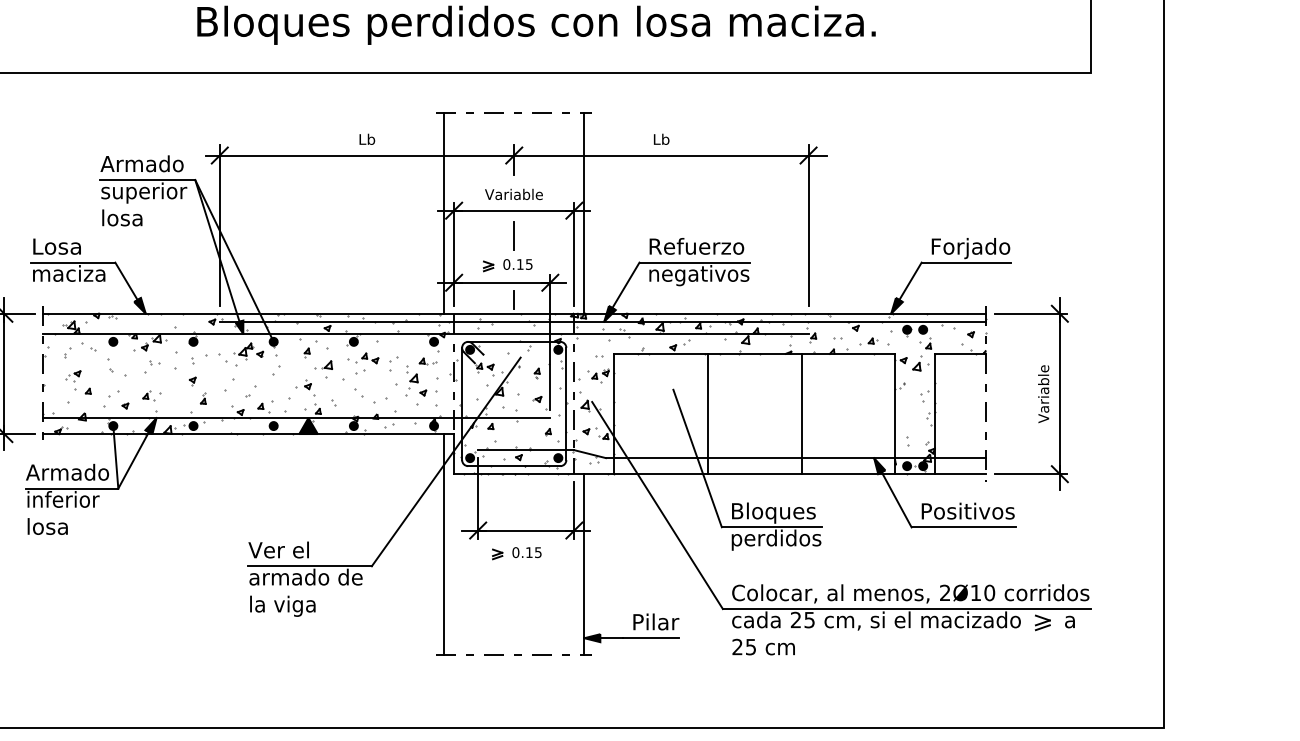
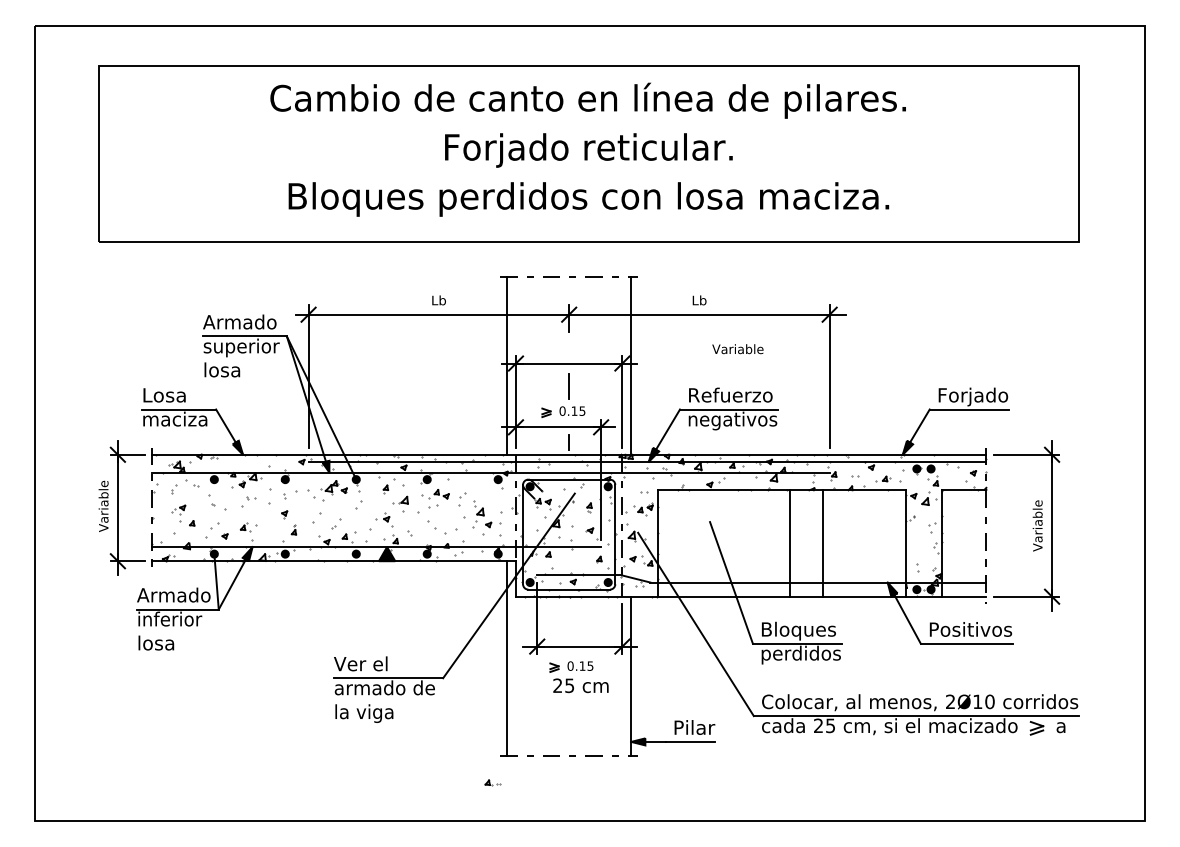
text: (513, 194) -> (737, 349), moved
part: (427, 360) -> (492, 782), moved
line: (707, 414) -> (789, 543), moved
text: (763, 646) -> (580, 685), moved

